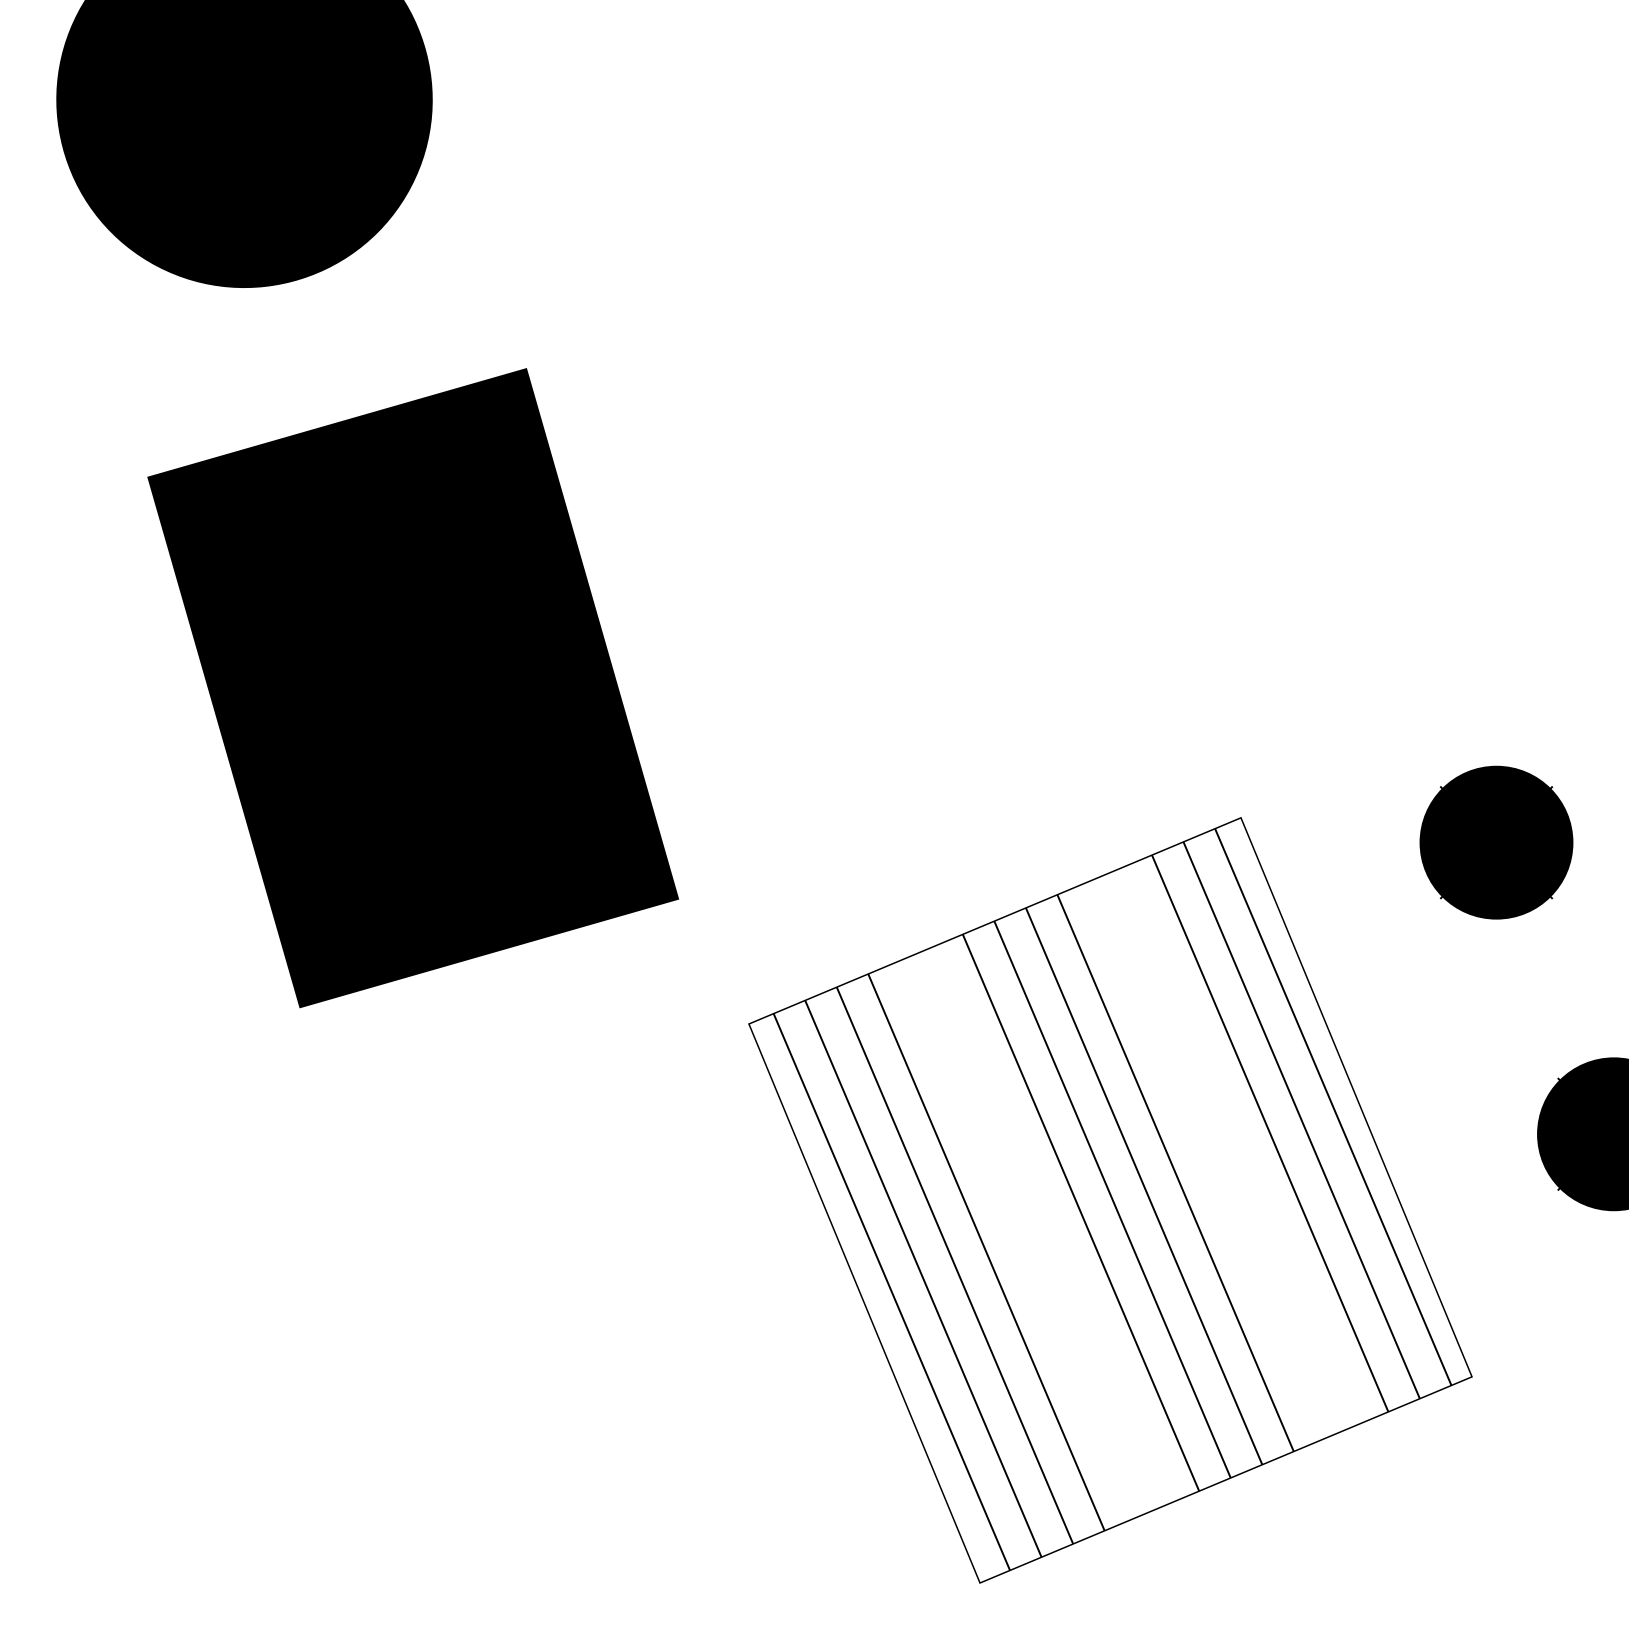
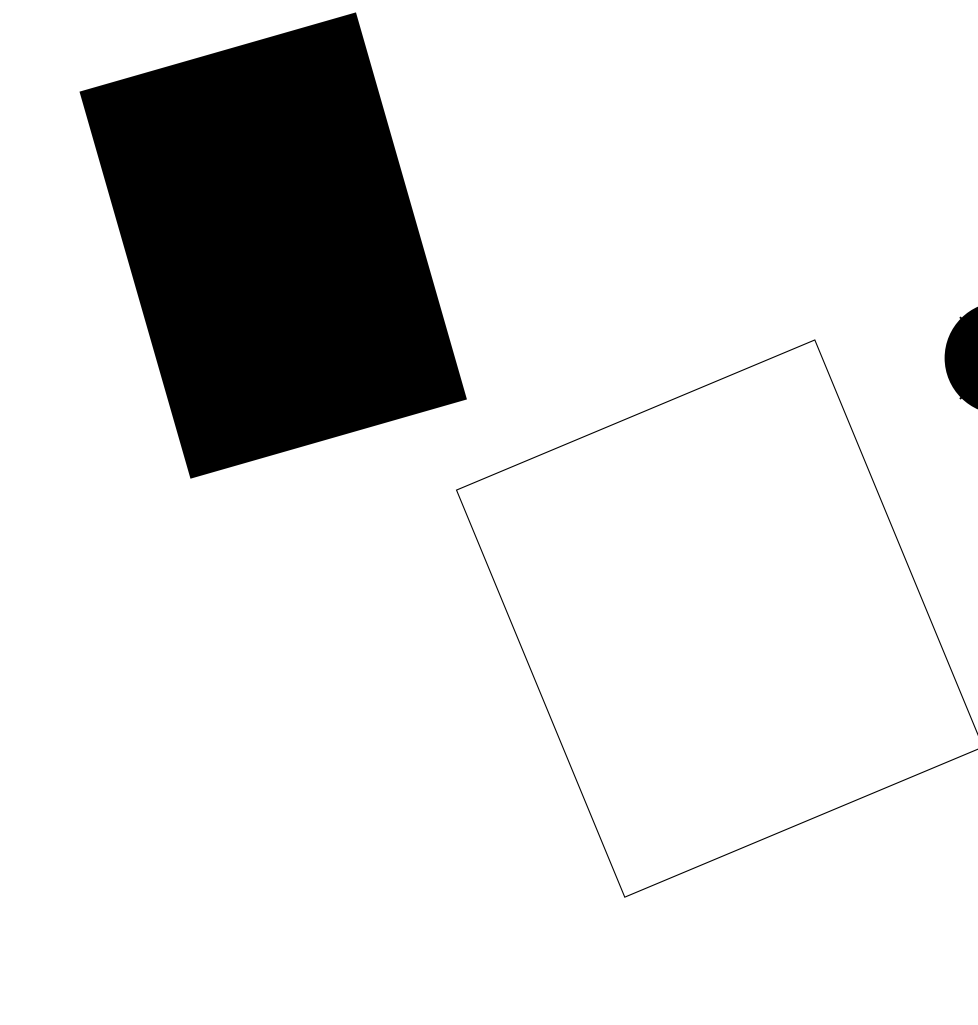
part: (412, 688) -> (272, 245), moved
hatch: (1112, 1199) -> (721, 617), removed

